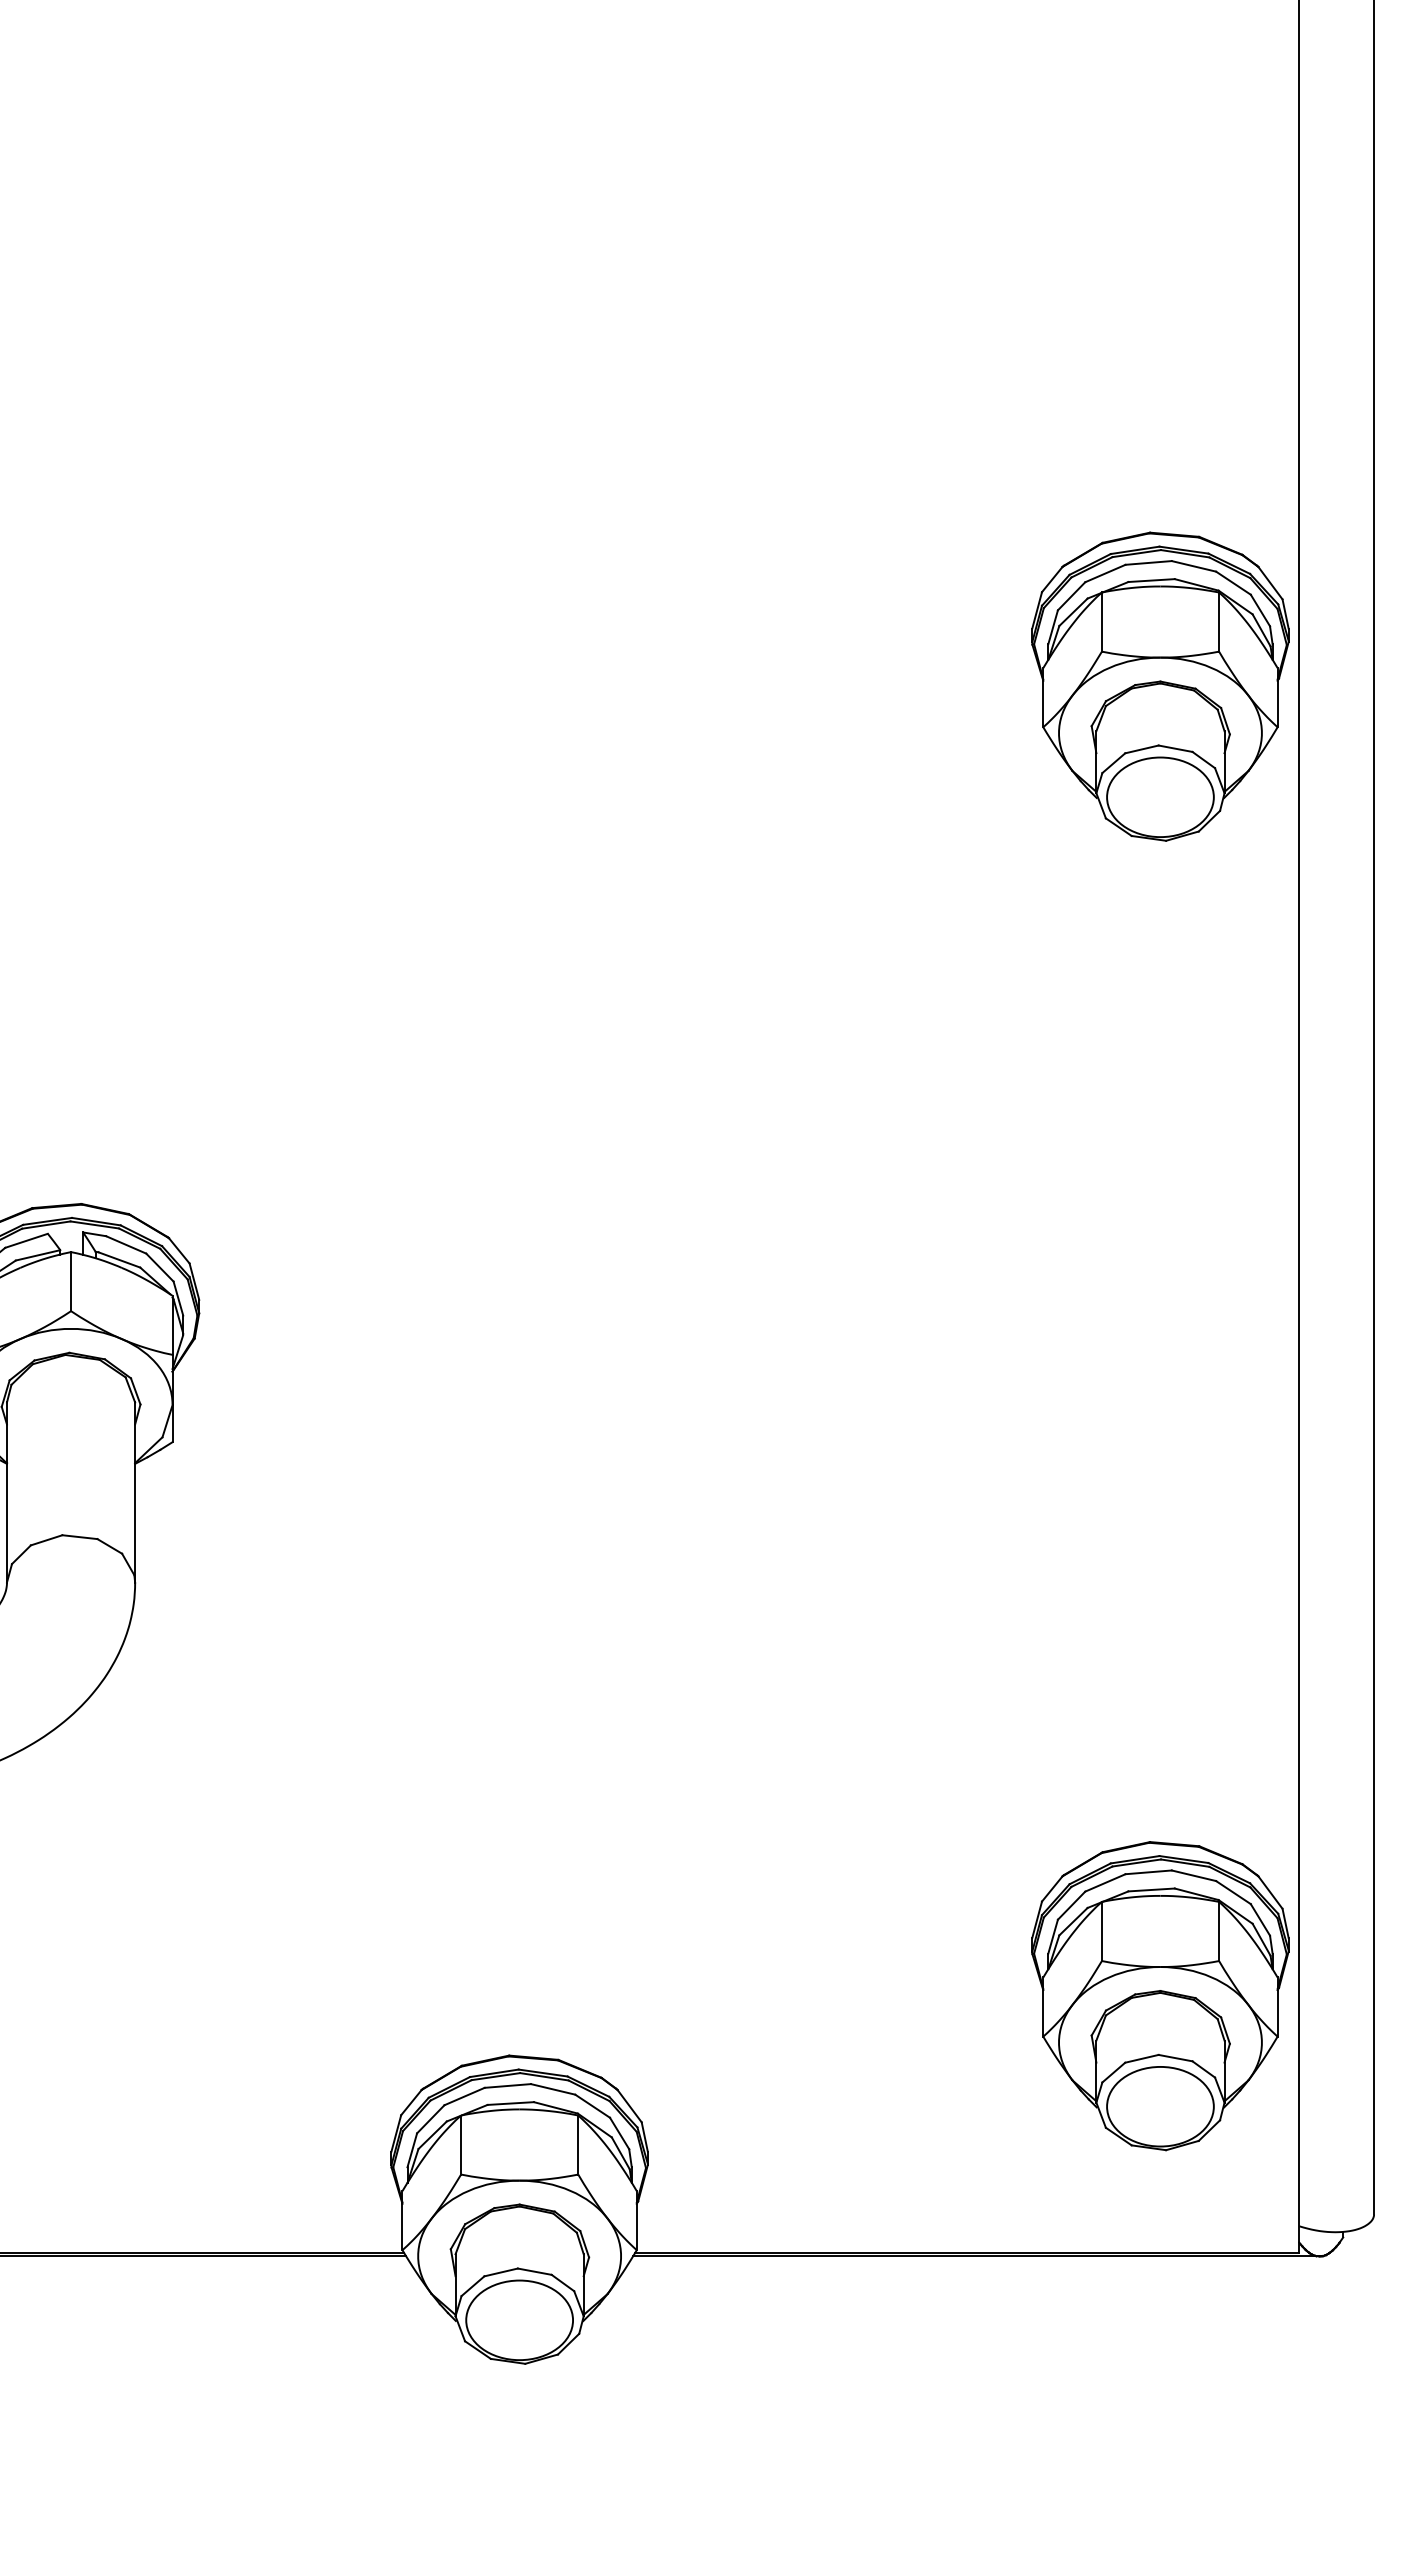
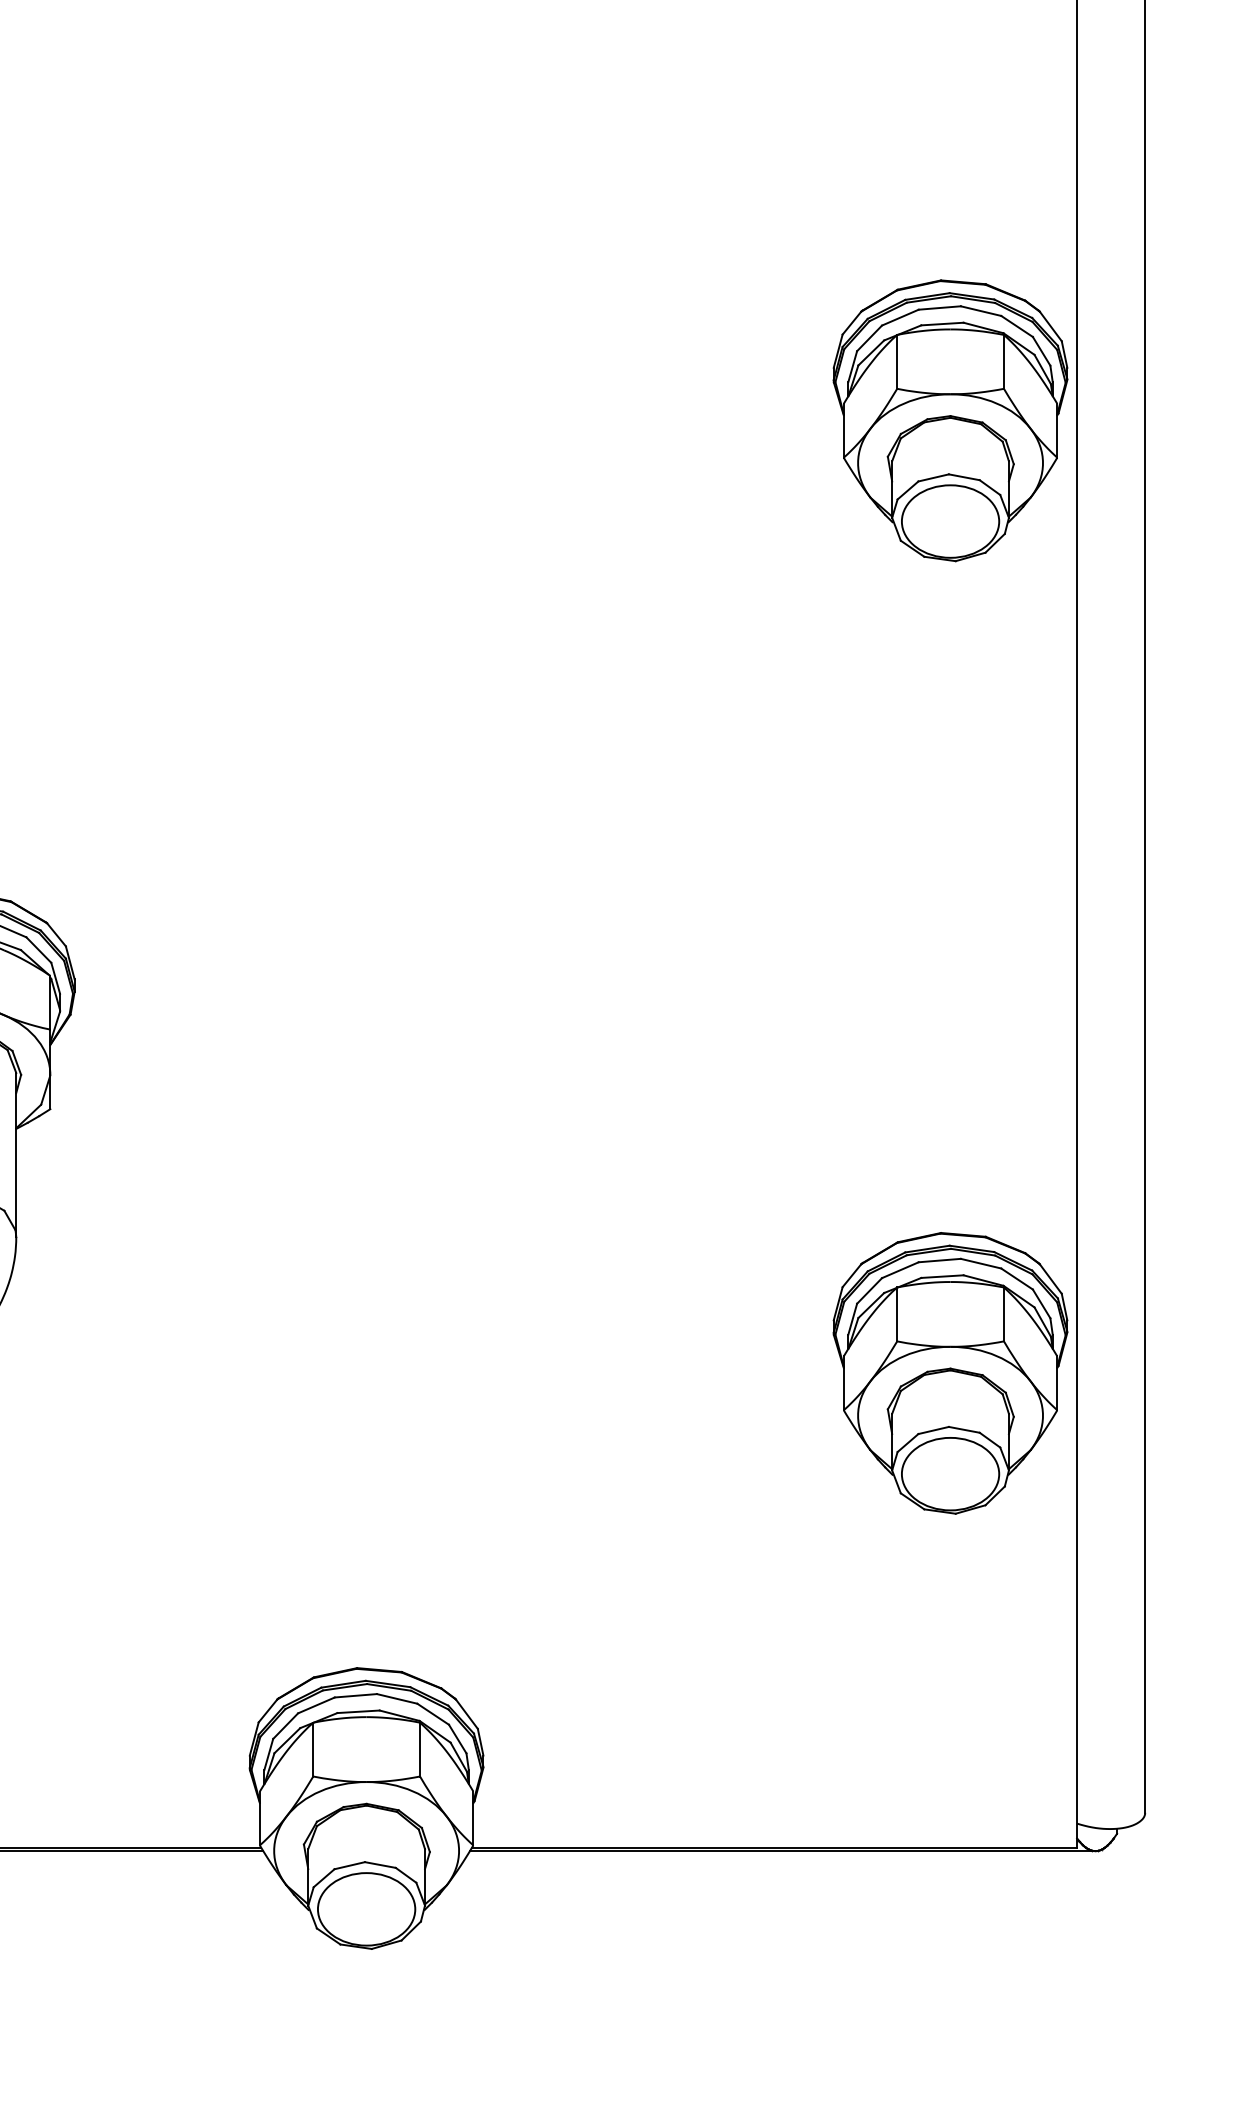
part: (1160, 1996) -> (950, 1373), moved

